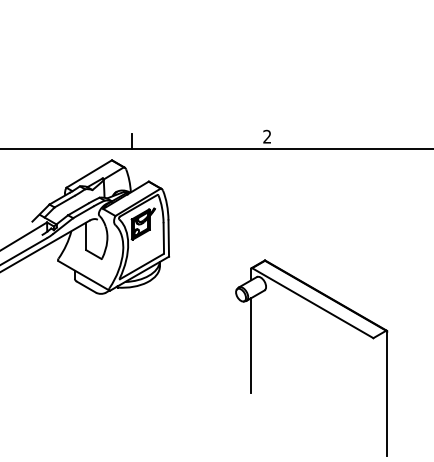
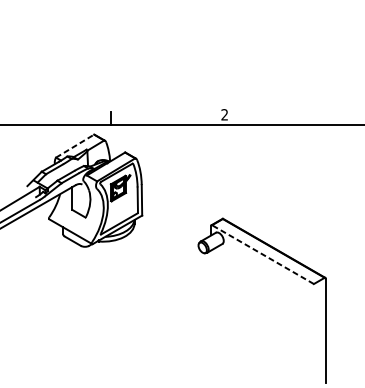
line: (89, 174) -> (75, 146), solid -> dashed
line: (312, 303) -> (262, 254), solid -> dashed
line: (251, 345) -> (211, 290), removed

